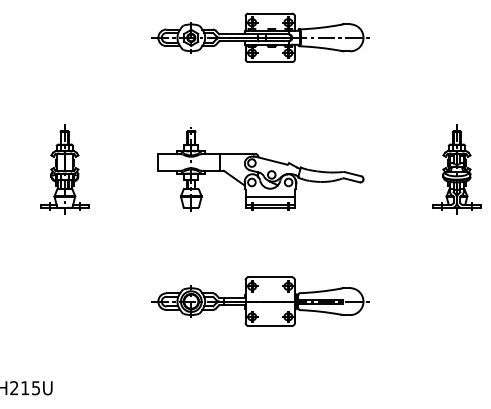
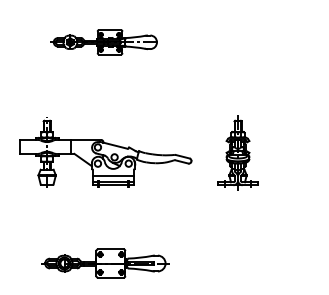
part: (260, 37) -> (105, 42), size x0.6
part: (456, 169) -> (237, 152), moved
part: (260, 301) -> (105, 263), size x0.7

